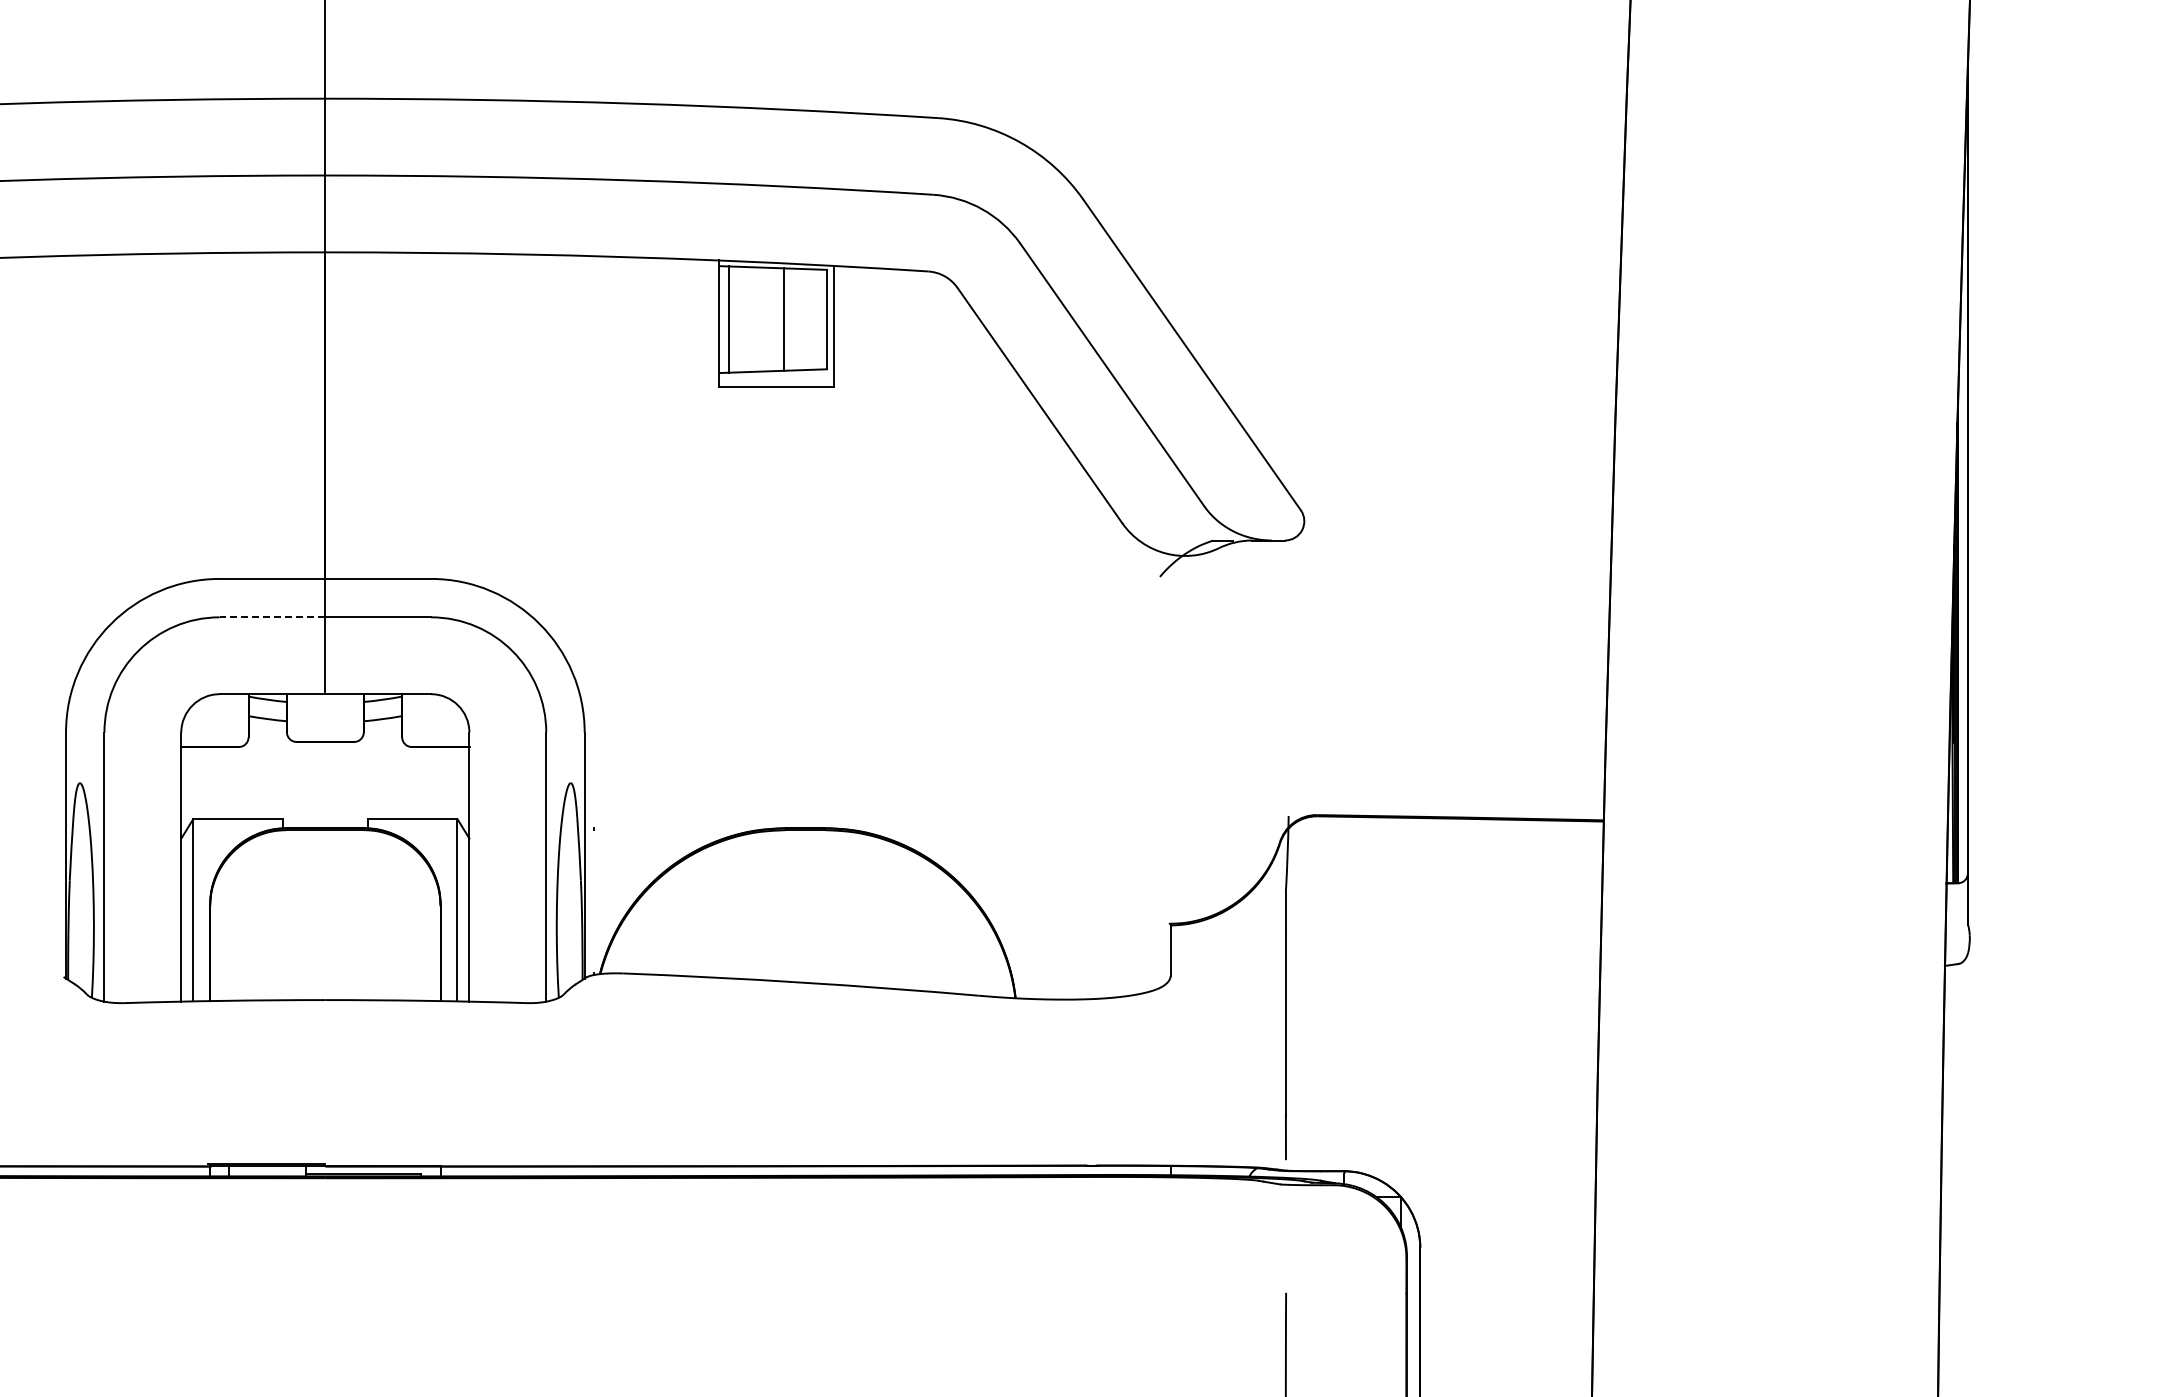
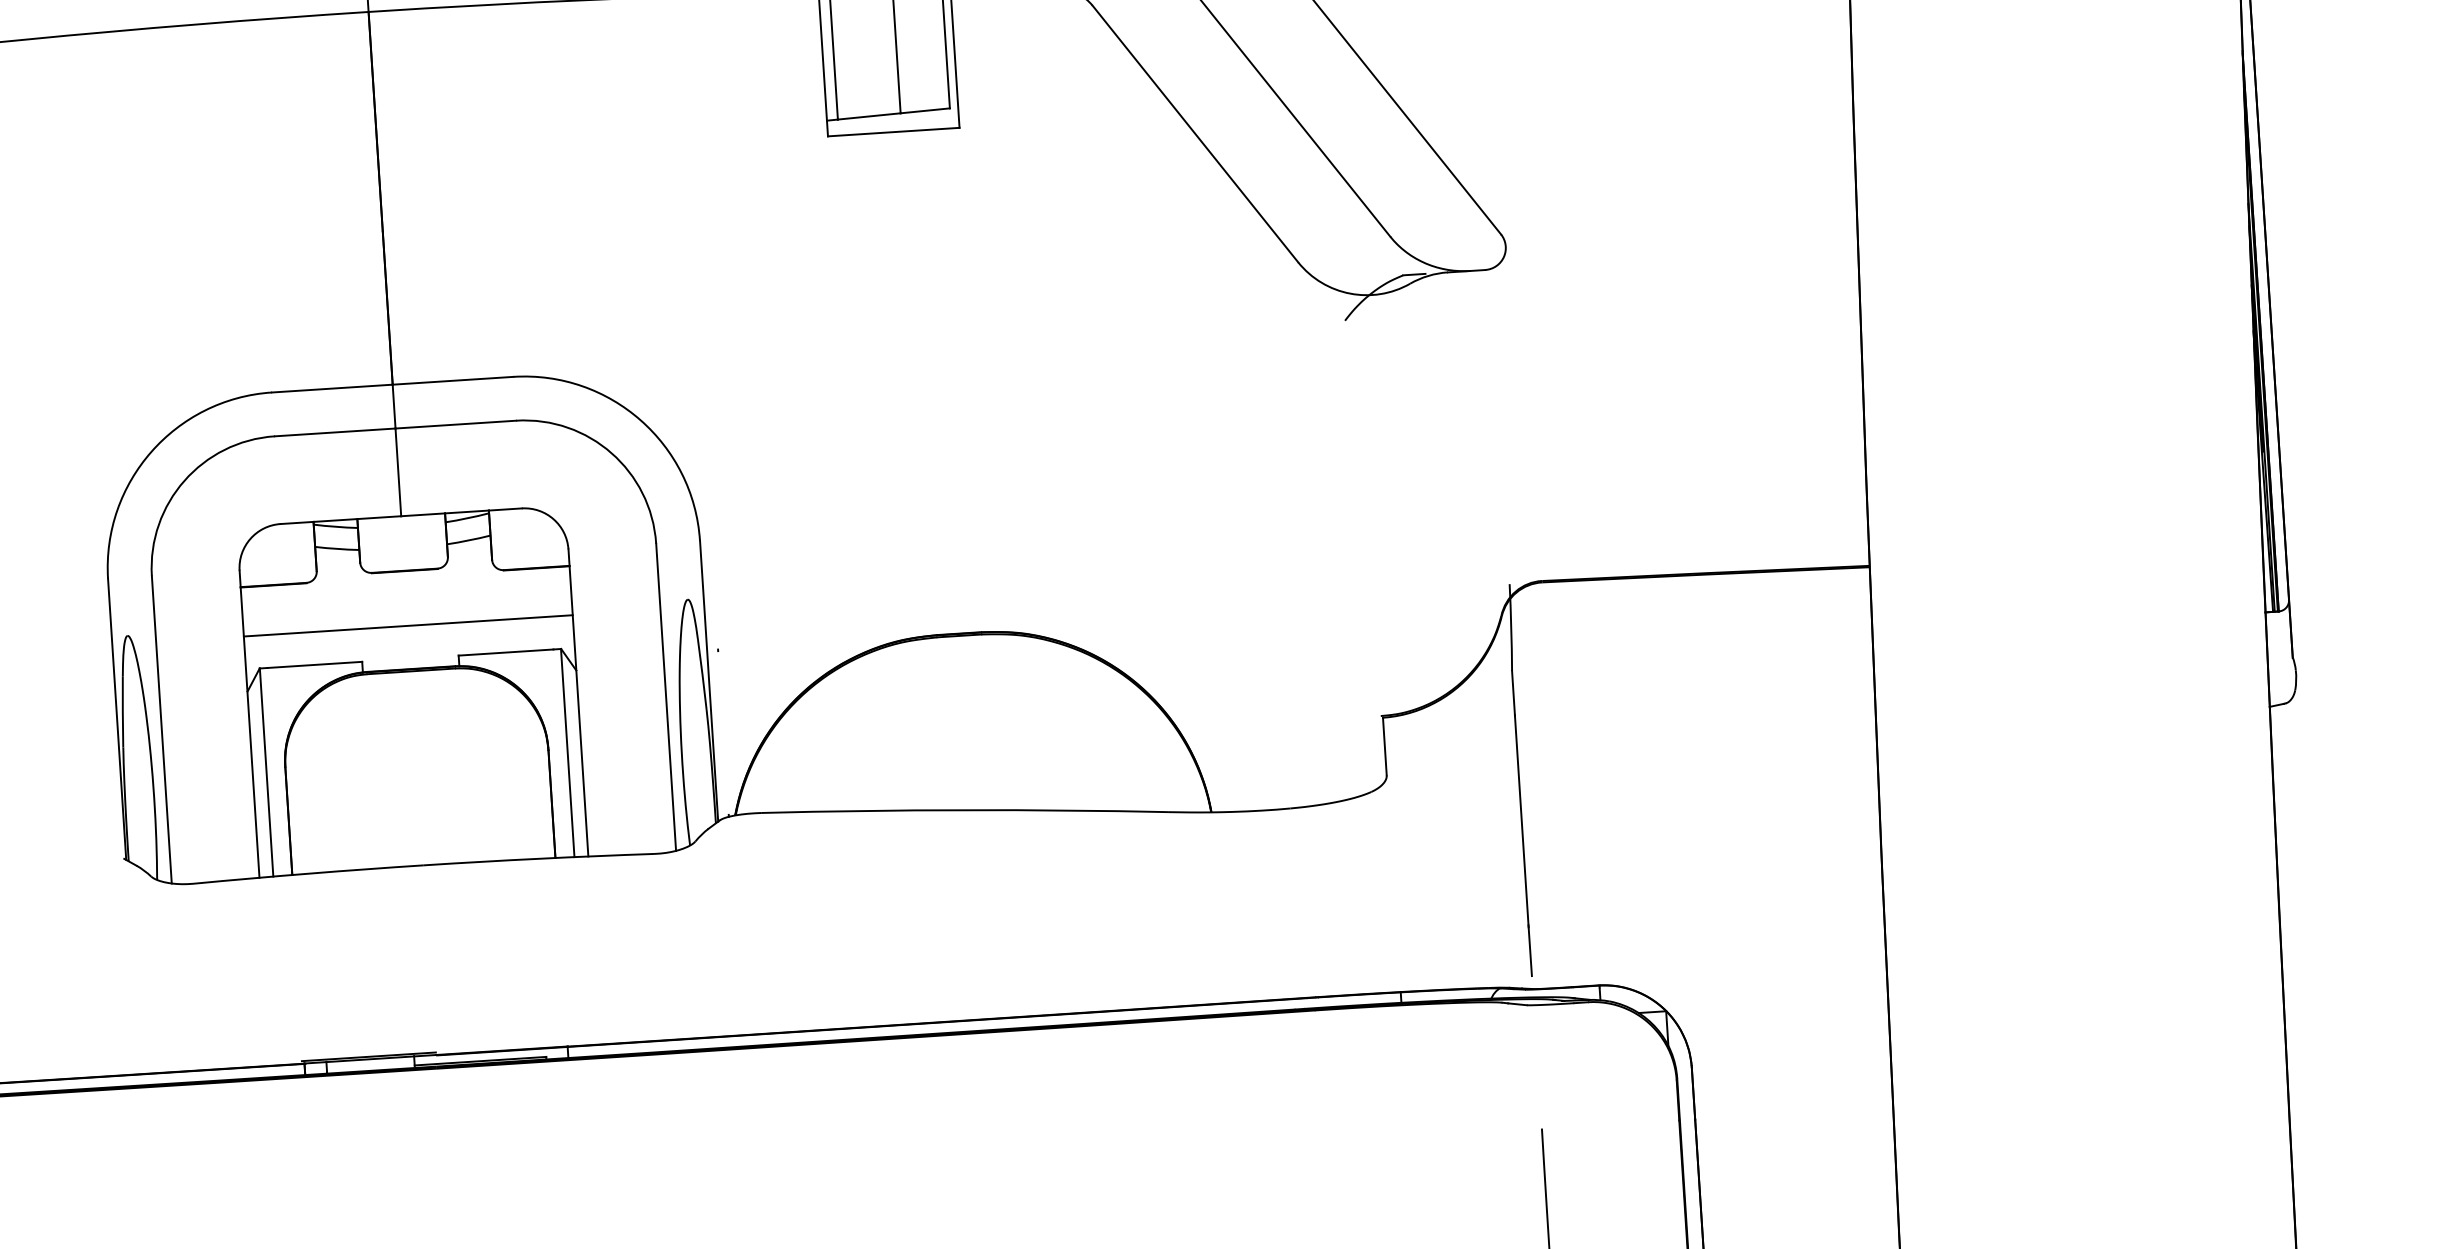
line: (272, 617) -> (335, 432), dashed -> solid
line: (325, 790) -> (408, 626), added

